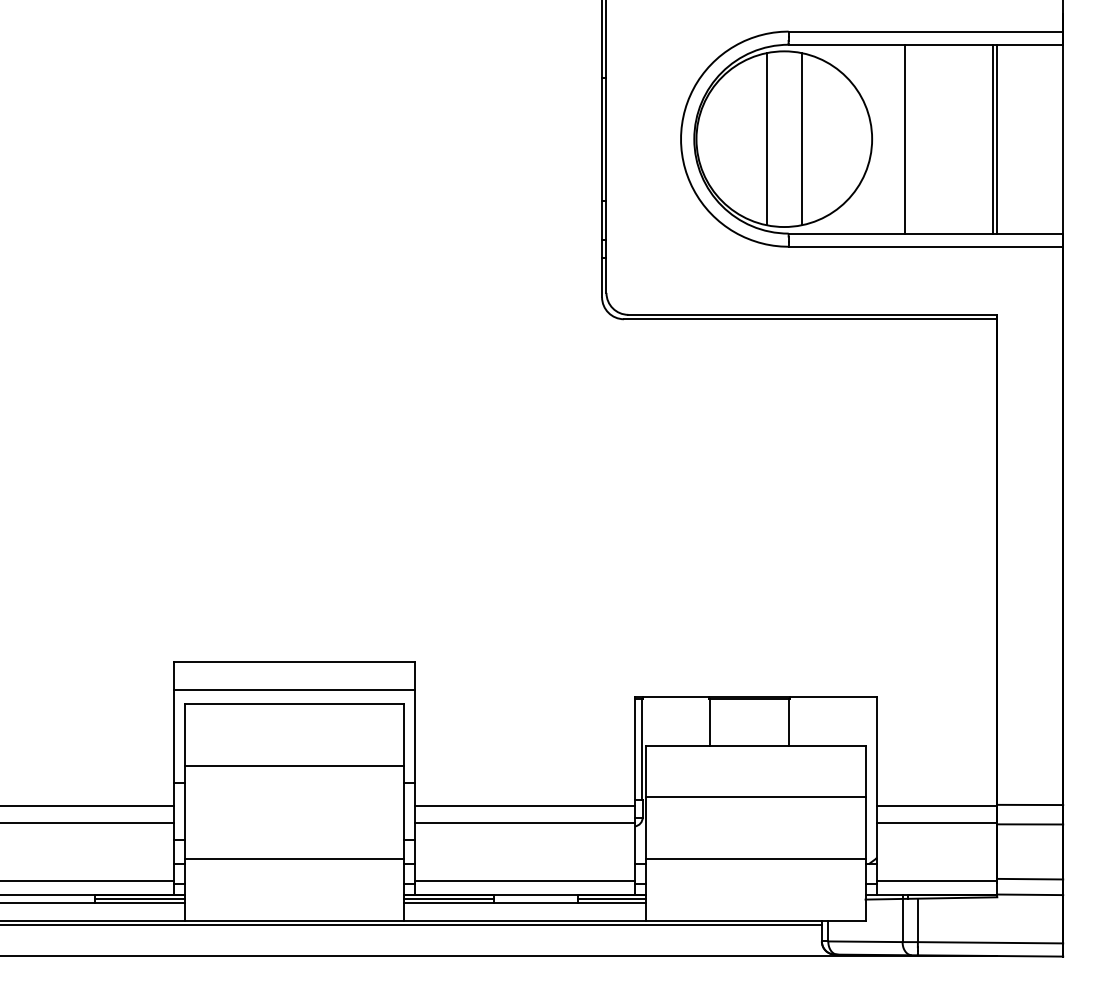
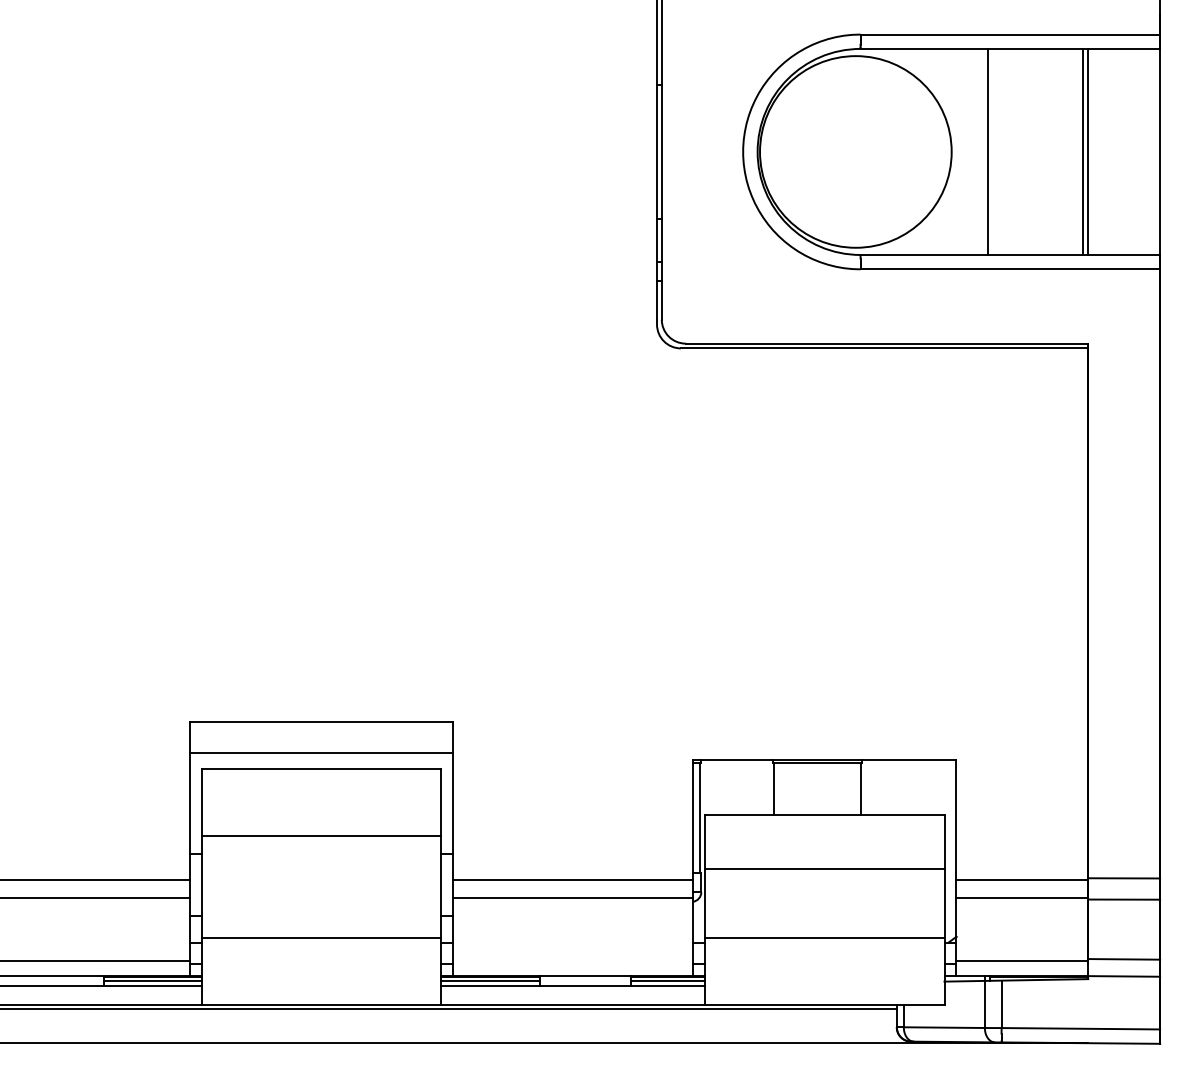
line: (766, 138) -> (836, 151), removed
line: (802, 138) -> (875, 151), removed
line: (524, 880) -> (572, 960), removed

